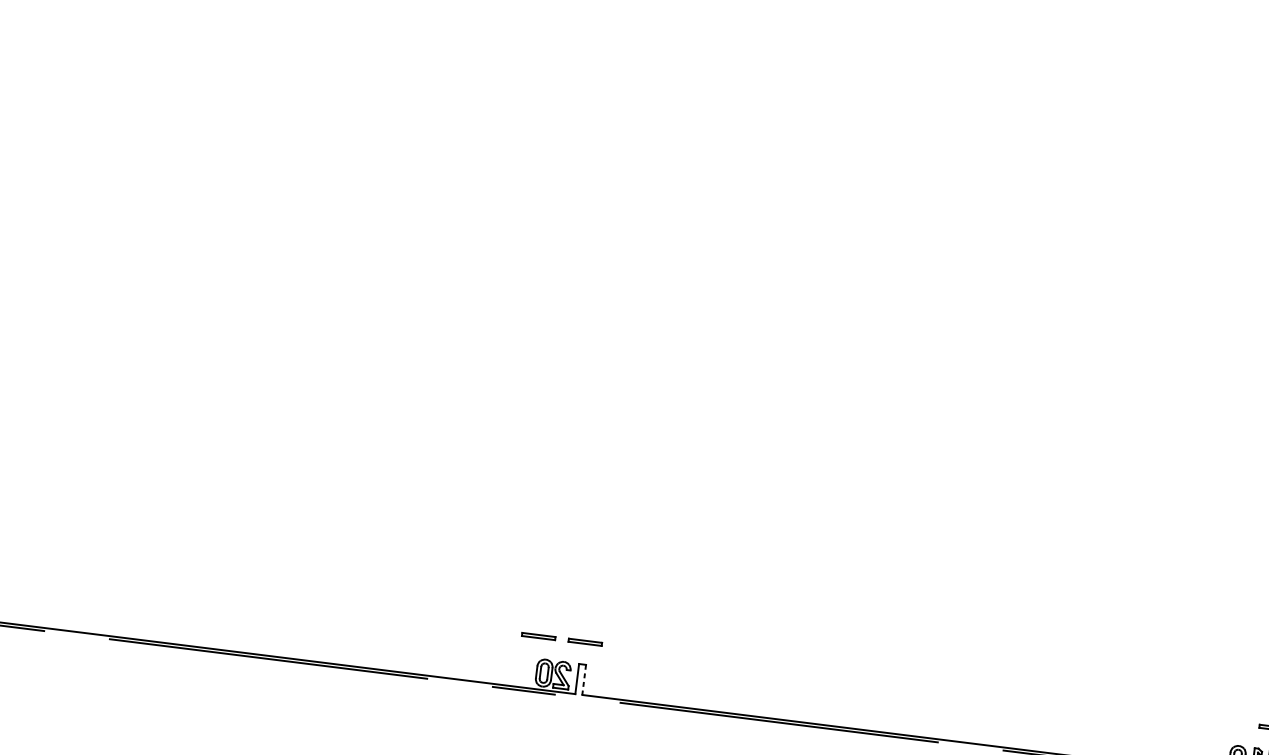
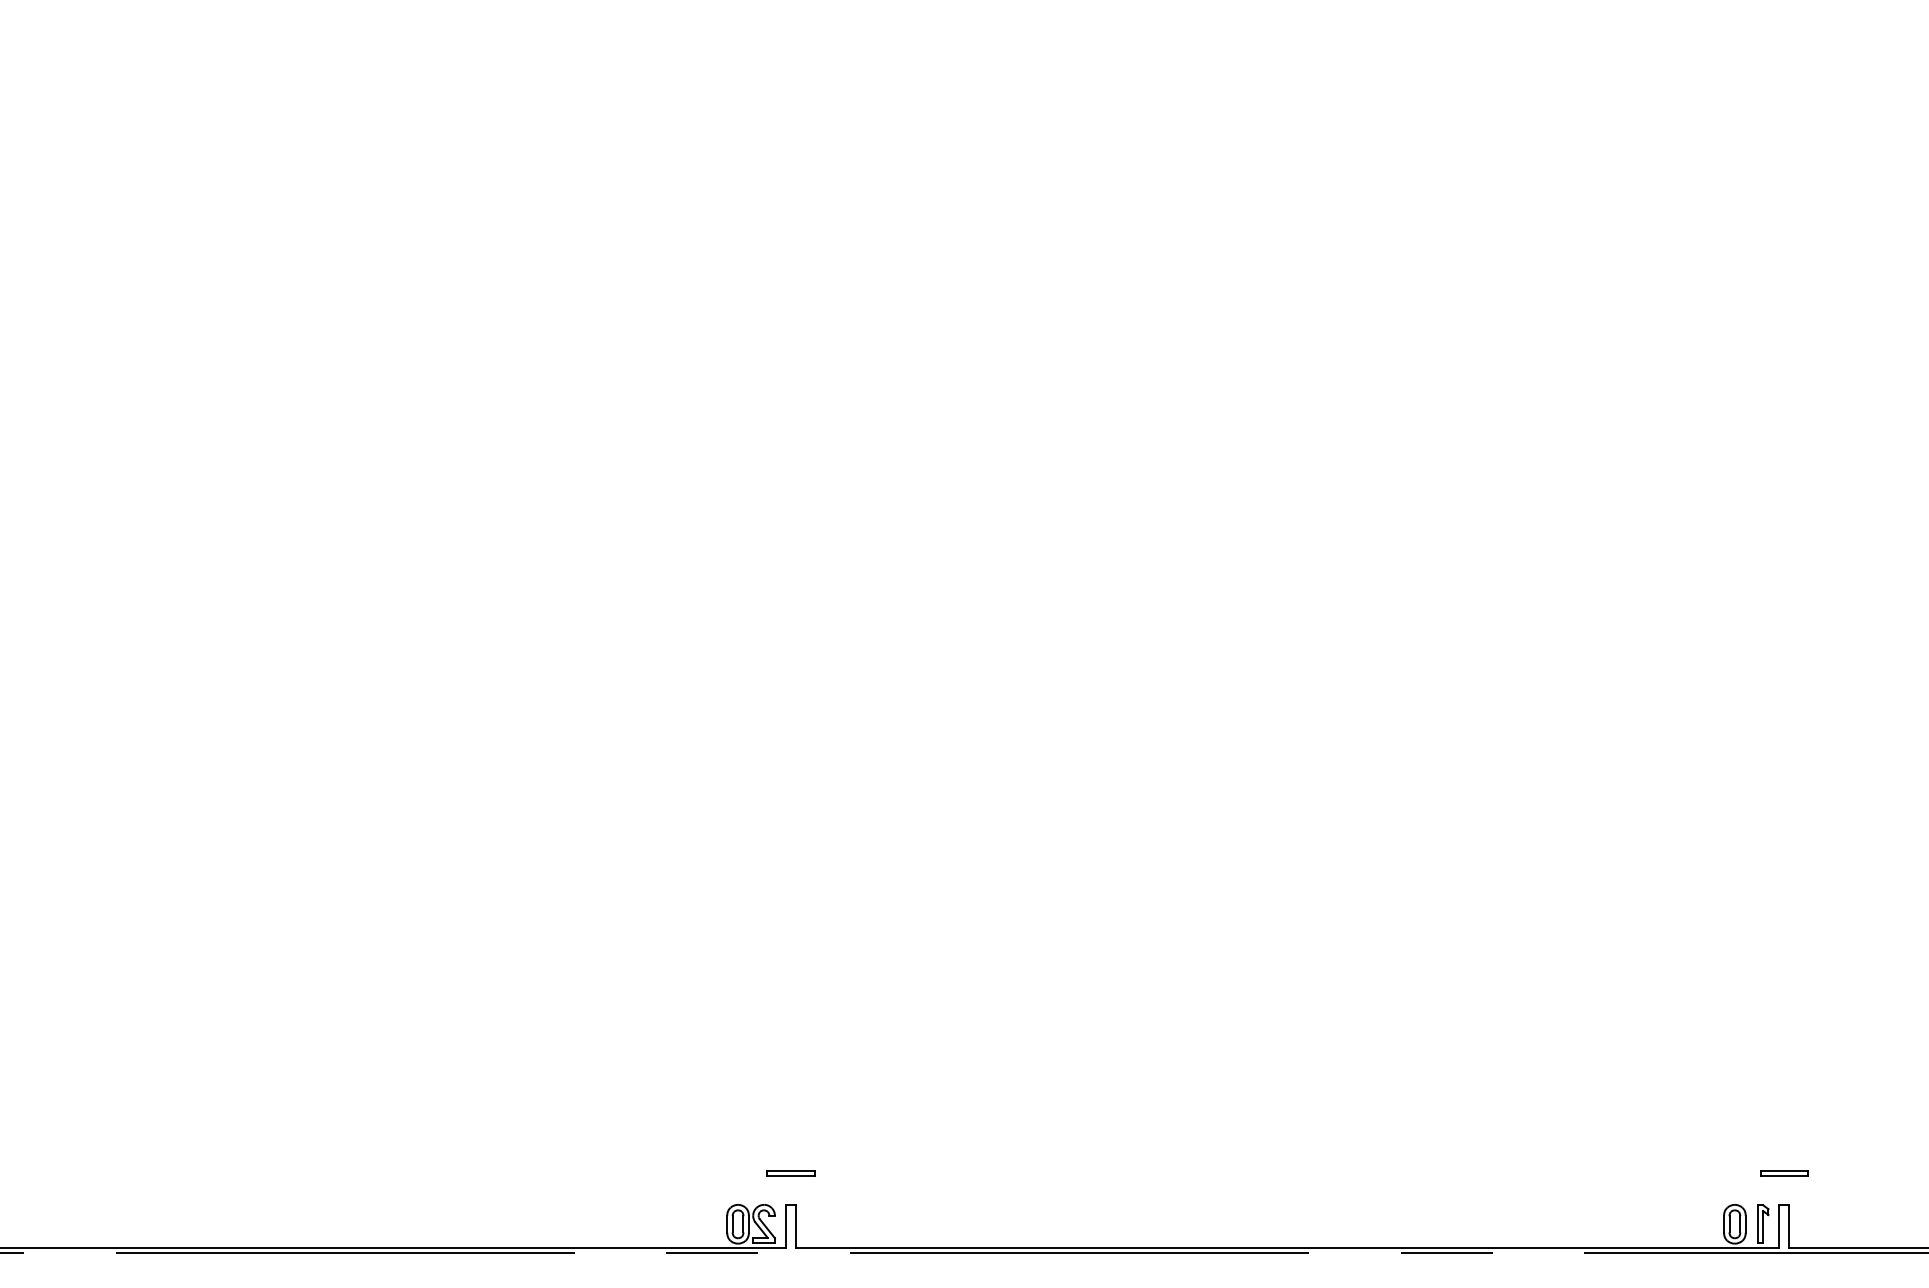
part: (538, 636) -> (723, 1173), removed
line: (583, 679) -> (795, 1226), dashed -> solid

